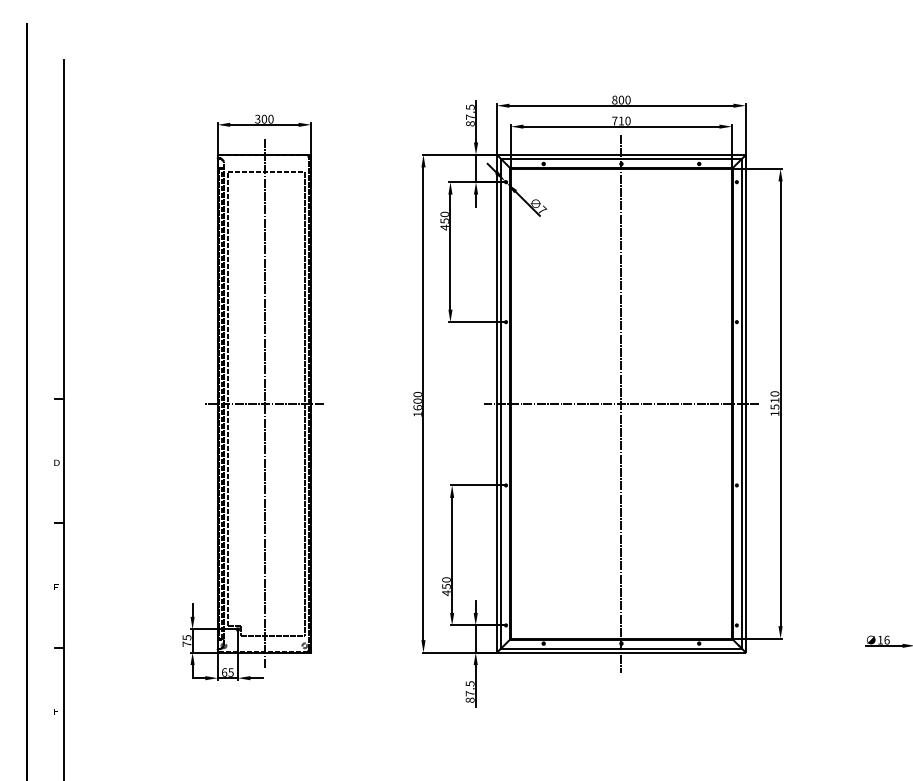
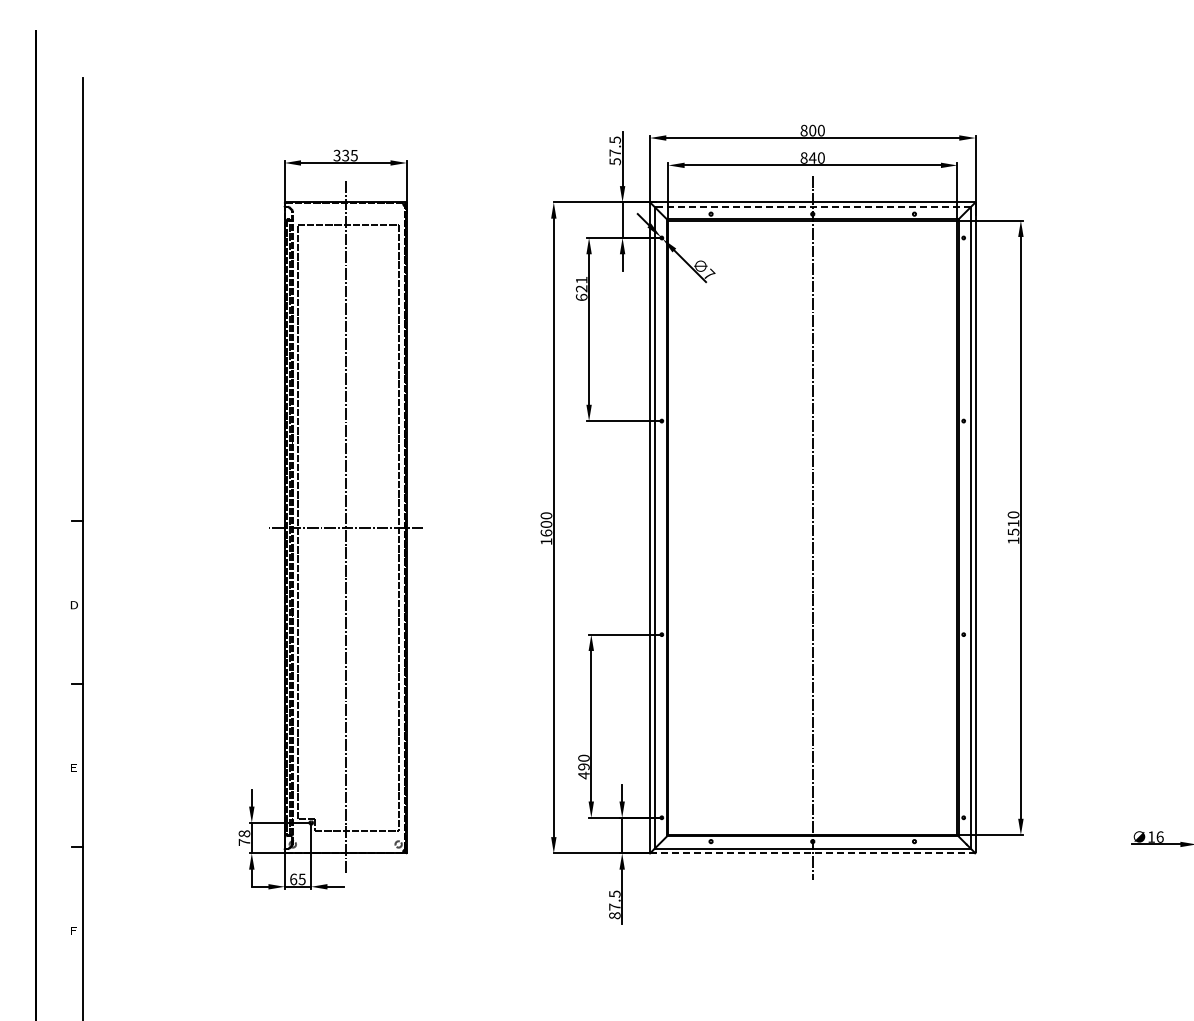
text: (267, 119) -> (349, 155), 300 -> 335
text: (618, 120) -> (808, 157), 710 -> 840
text: (469, 123) -> (614, 161), 87.5 -> 57.5
line: (621, 158) -> (812, 207), solid -> dashed
text: (444, 220) -> (581, 288), 450 -> 621
line: (621, 403) -> (812, 527), removed
text: (446, 586) -> (583, 766), 450 -> 490
text: (187, 637) -> (244, 833), 75 -> 78
line: (621, 652) -> (812, 853), solid -> dashed

